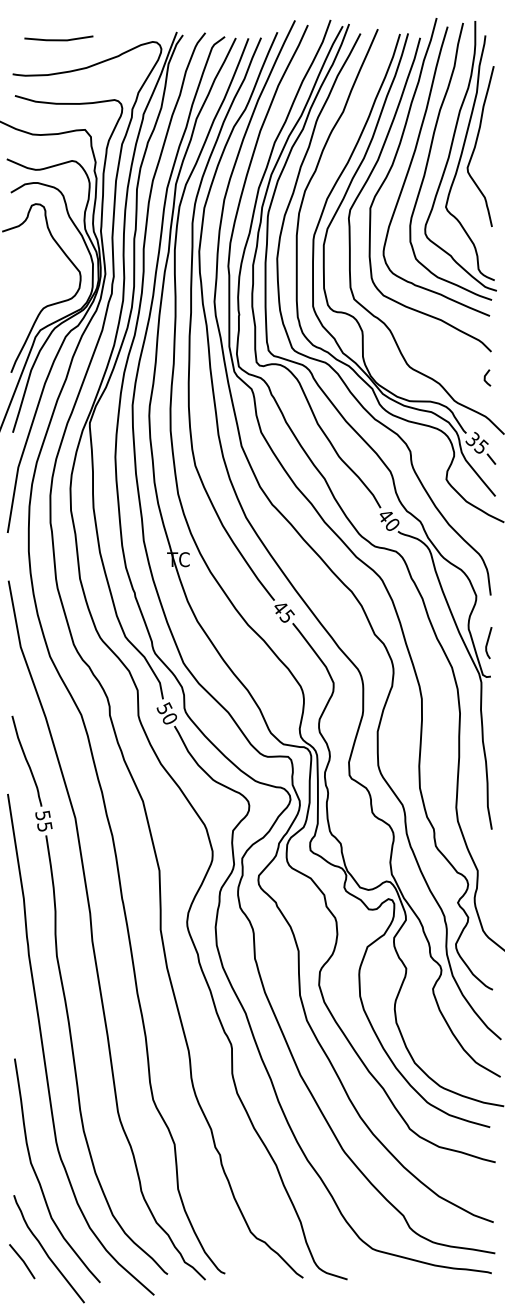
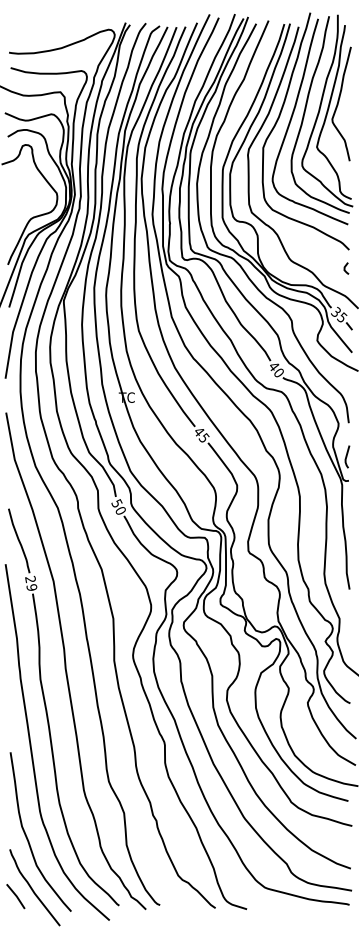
line: (58, 38) -> (41, 27), removed
text: (44, 819) -> (31, 582), 55 -> 29

